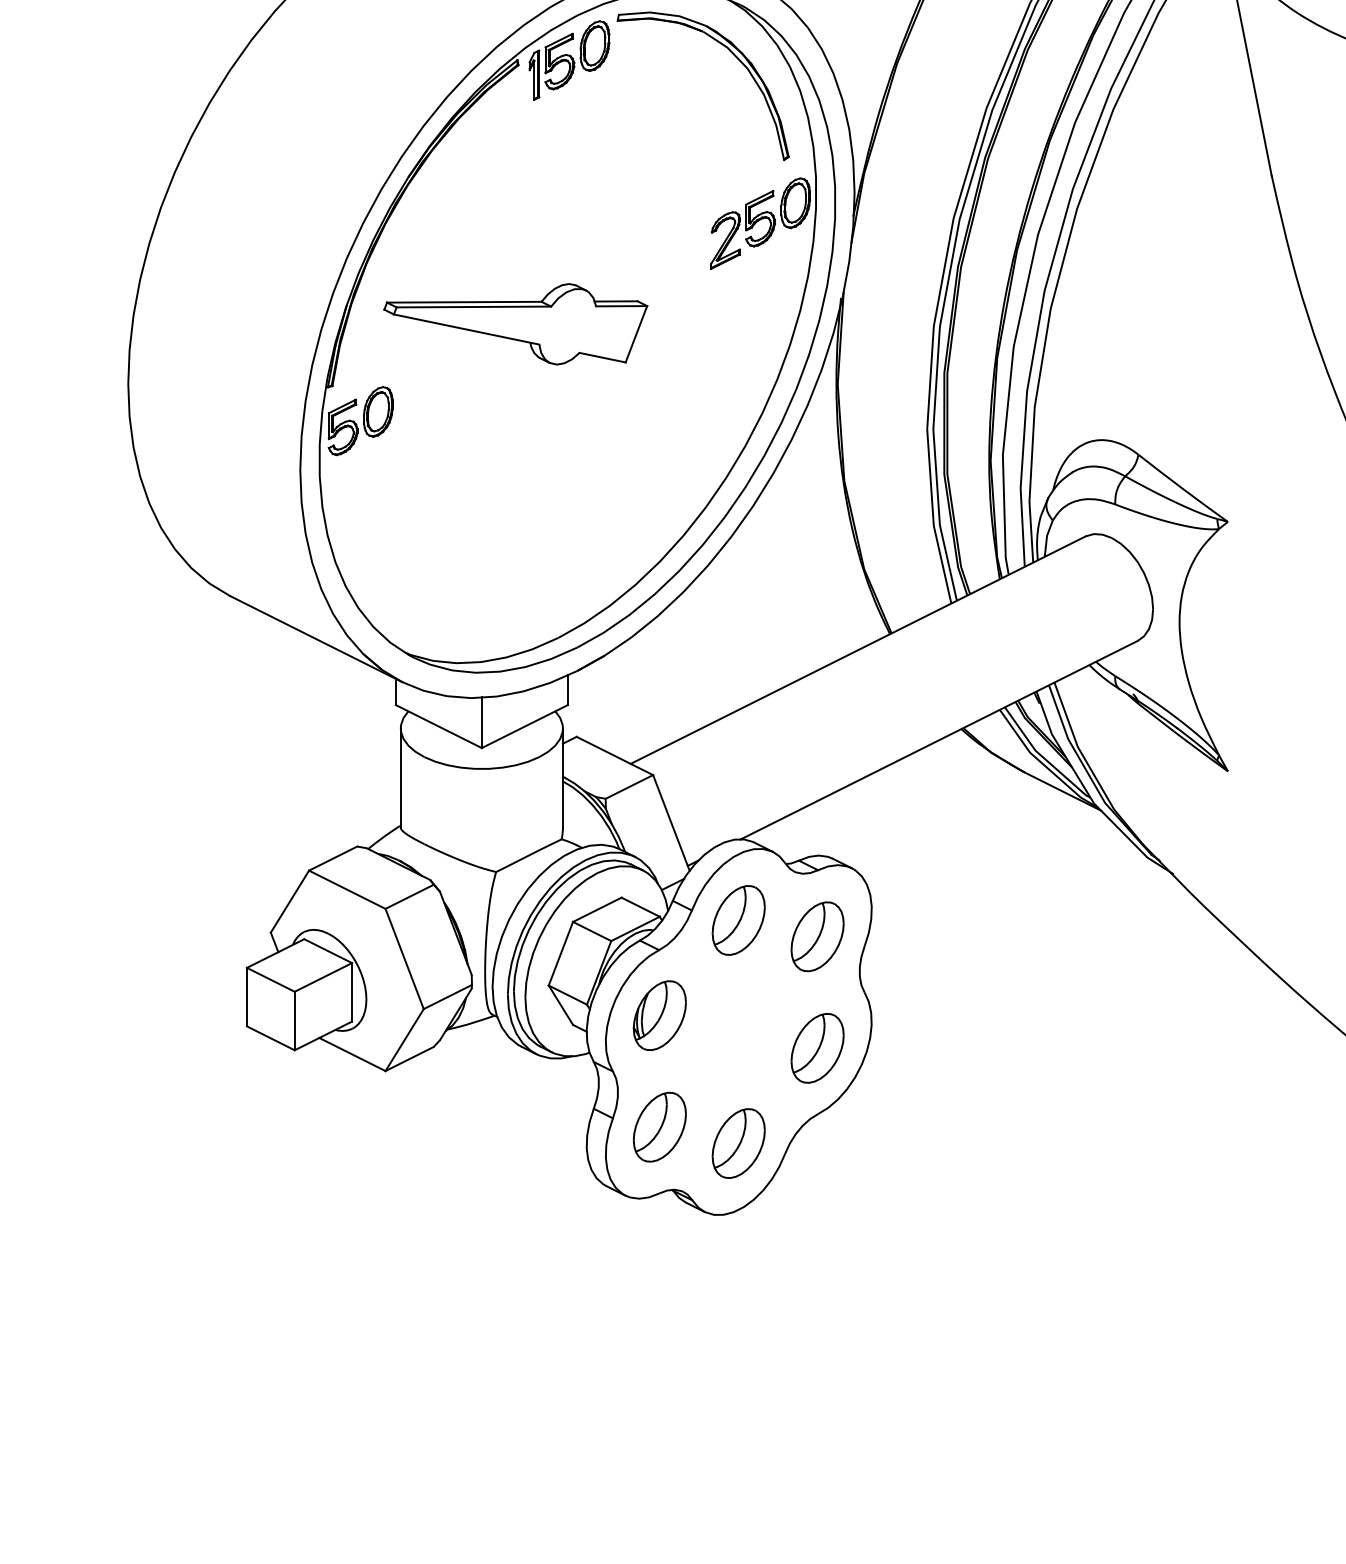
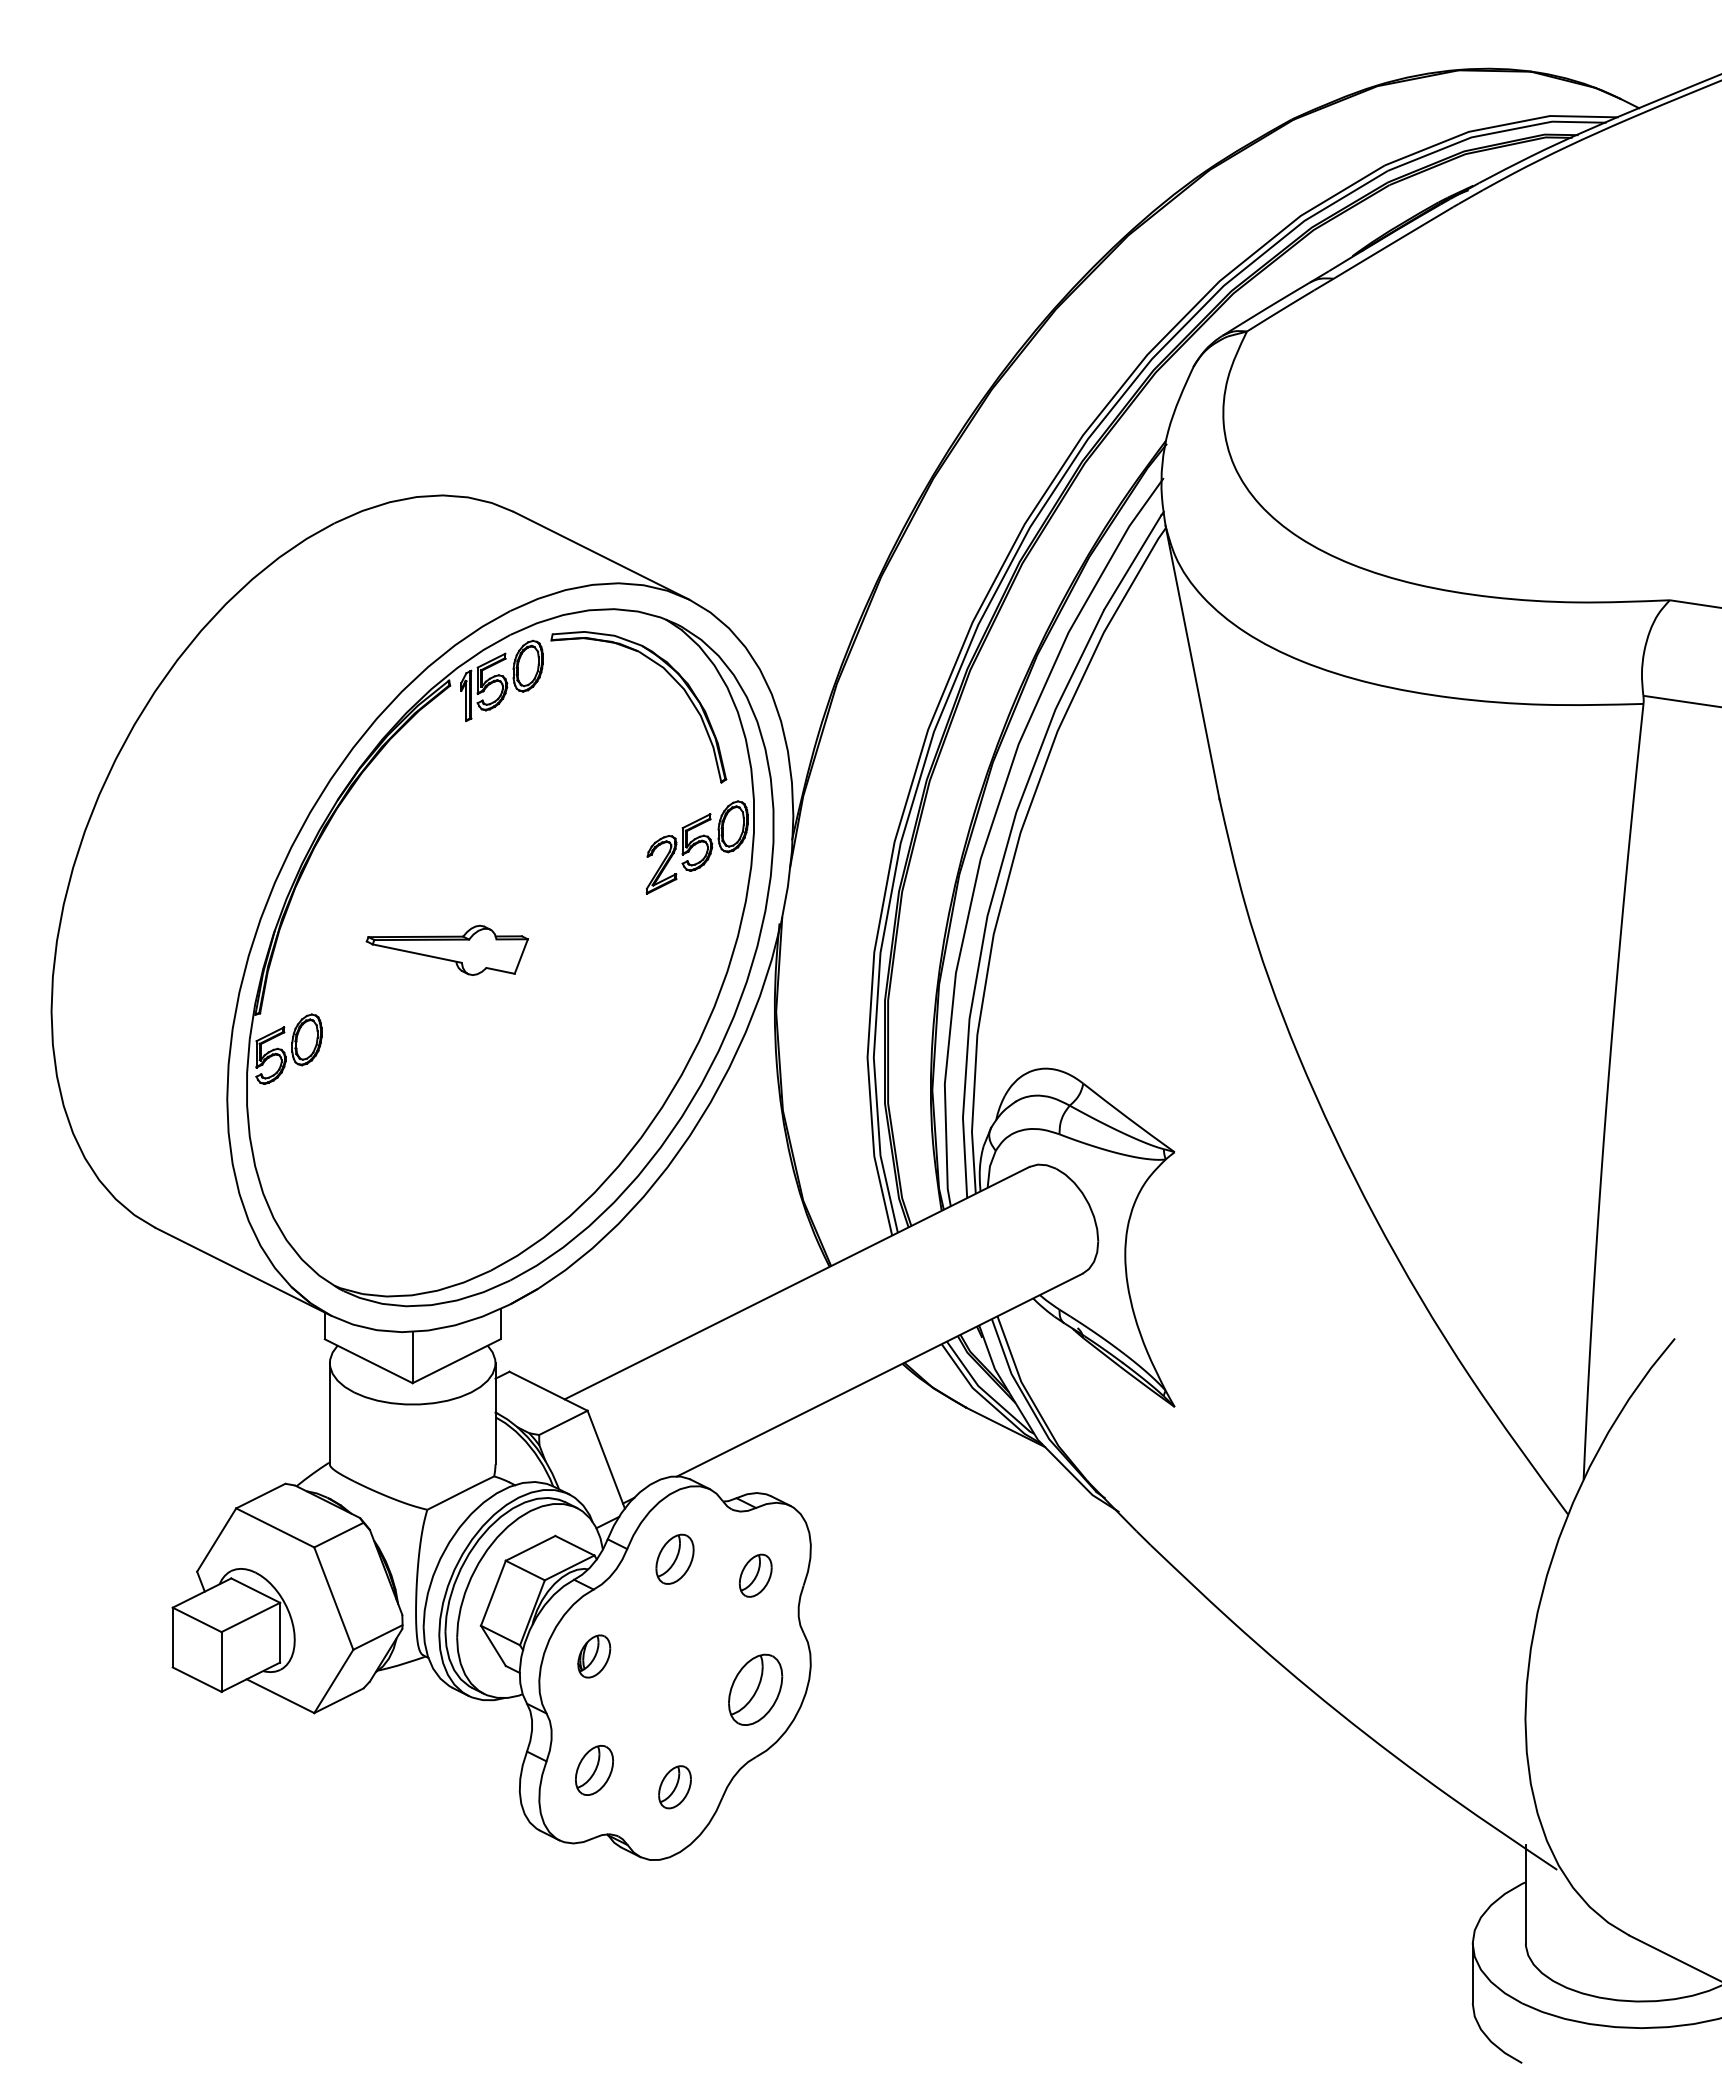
part: (515, 324) -> (447, 950), size x0.6
part: (738, 920) -> (674, 1559), size x0.7
part: (817, 936) -> (755, 1575), size x0.6
part: (658, 1015) -> (593, 1656), size x0.6
part: (659, 1127) -> (594, 1770), size x0.7
part: (738, 1143) -> (674, 1787), size x0.6

